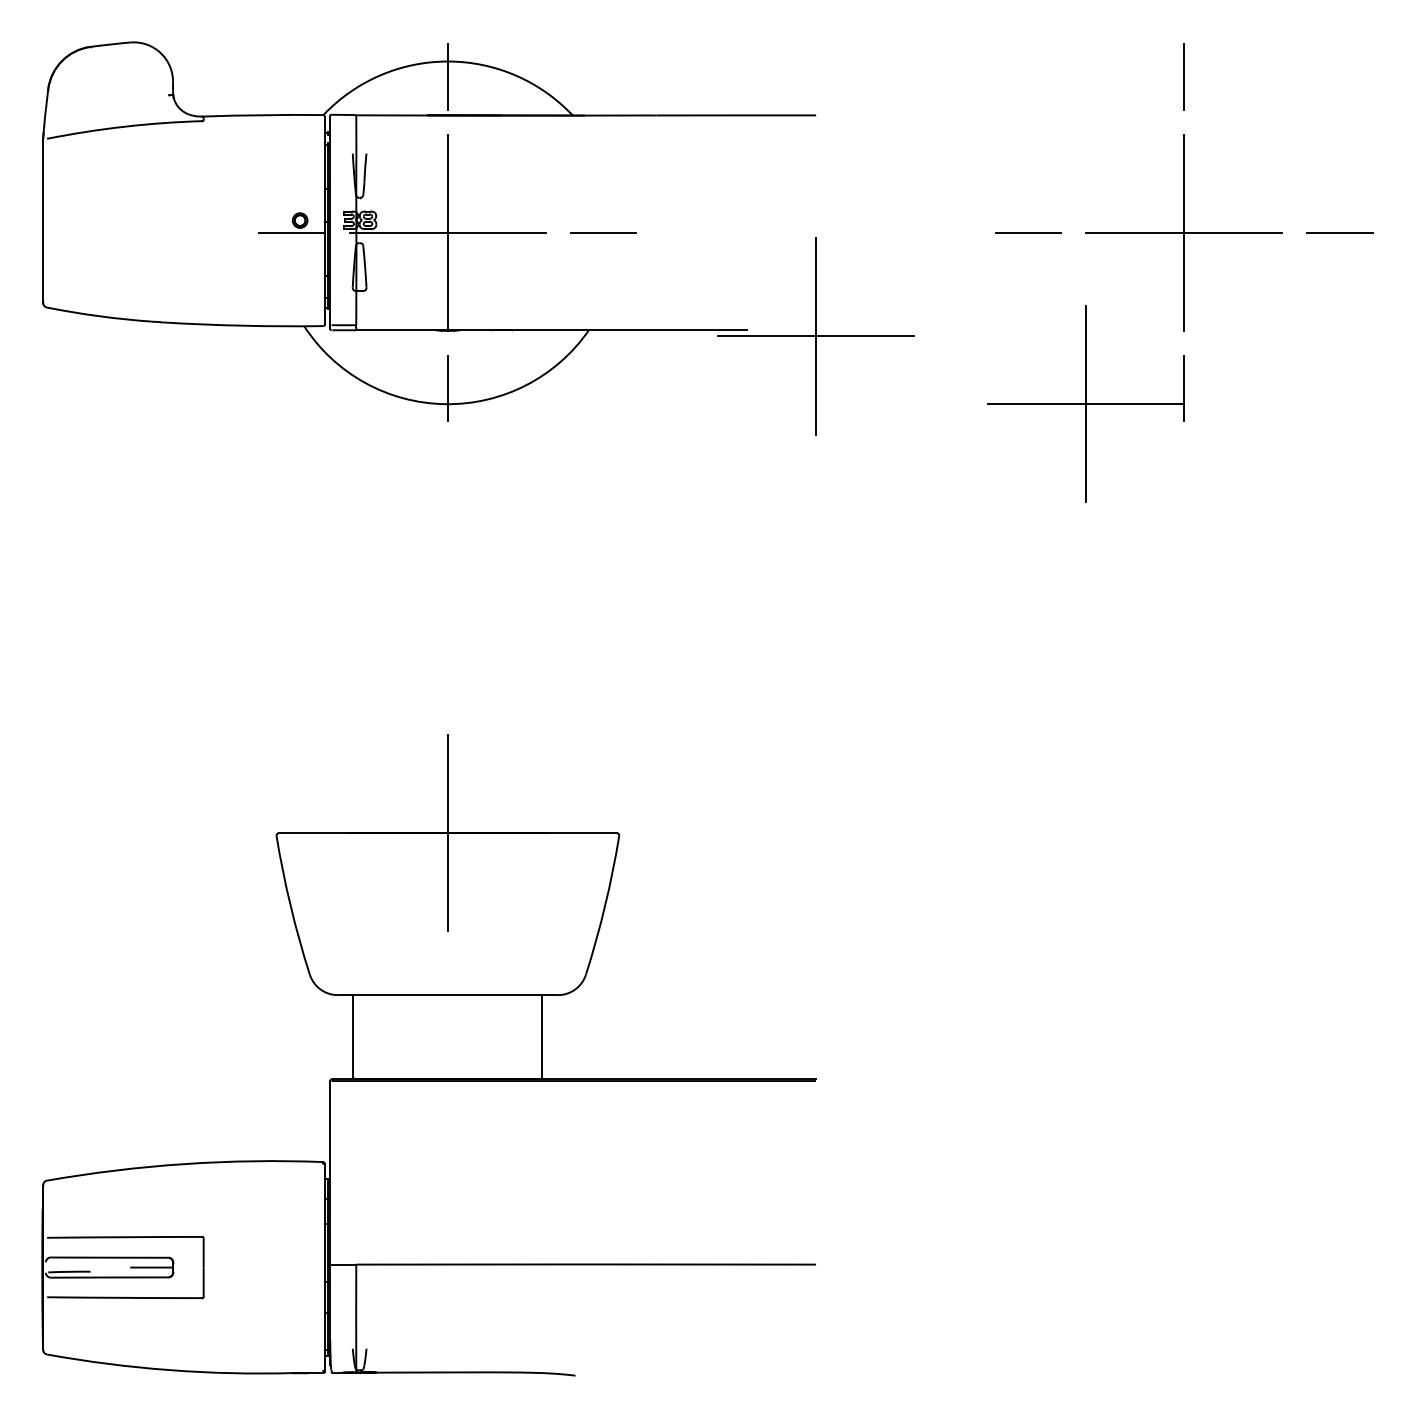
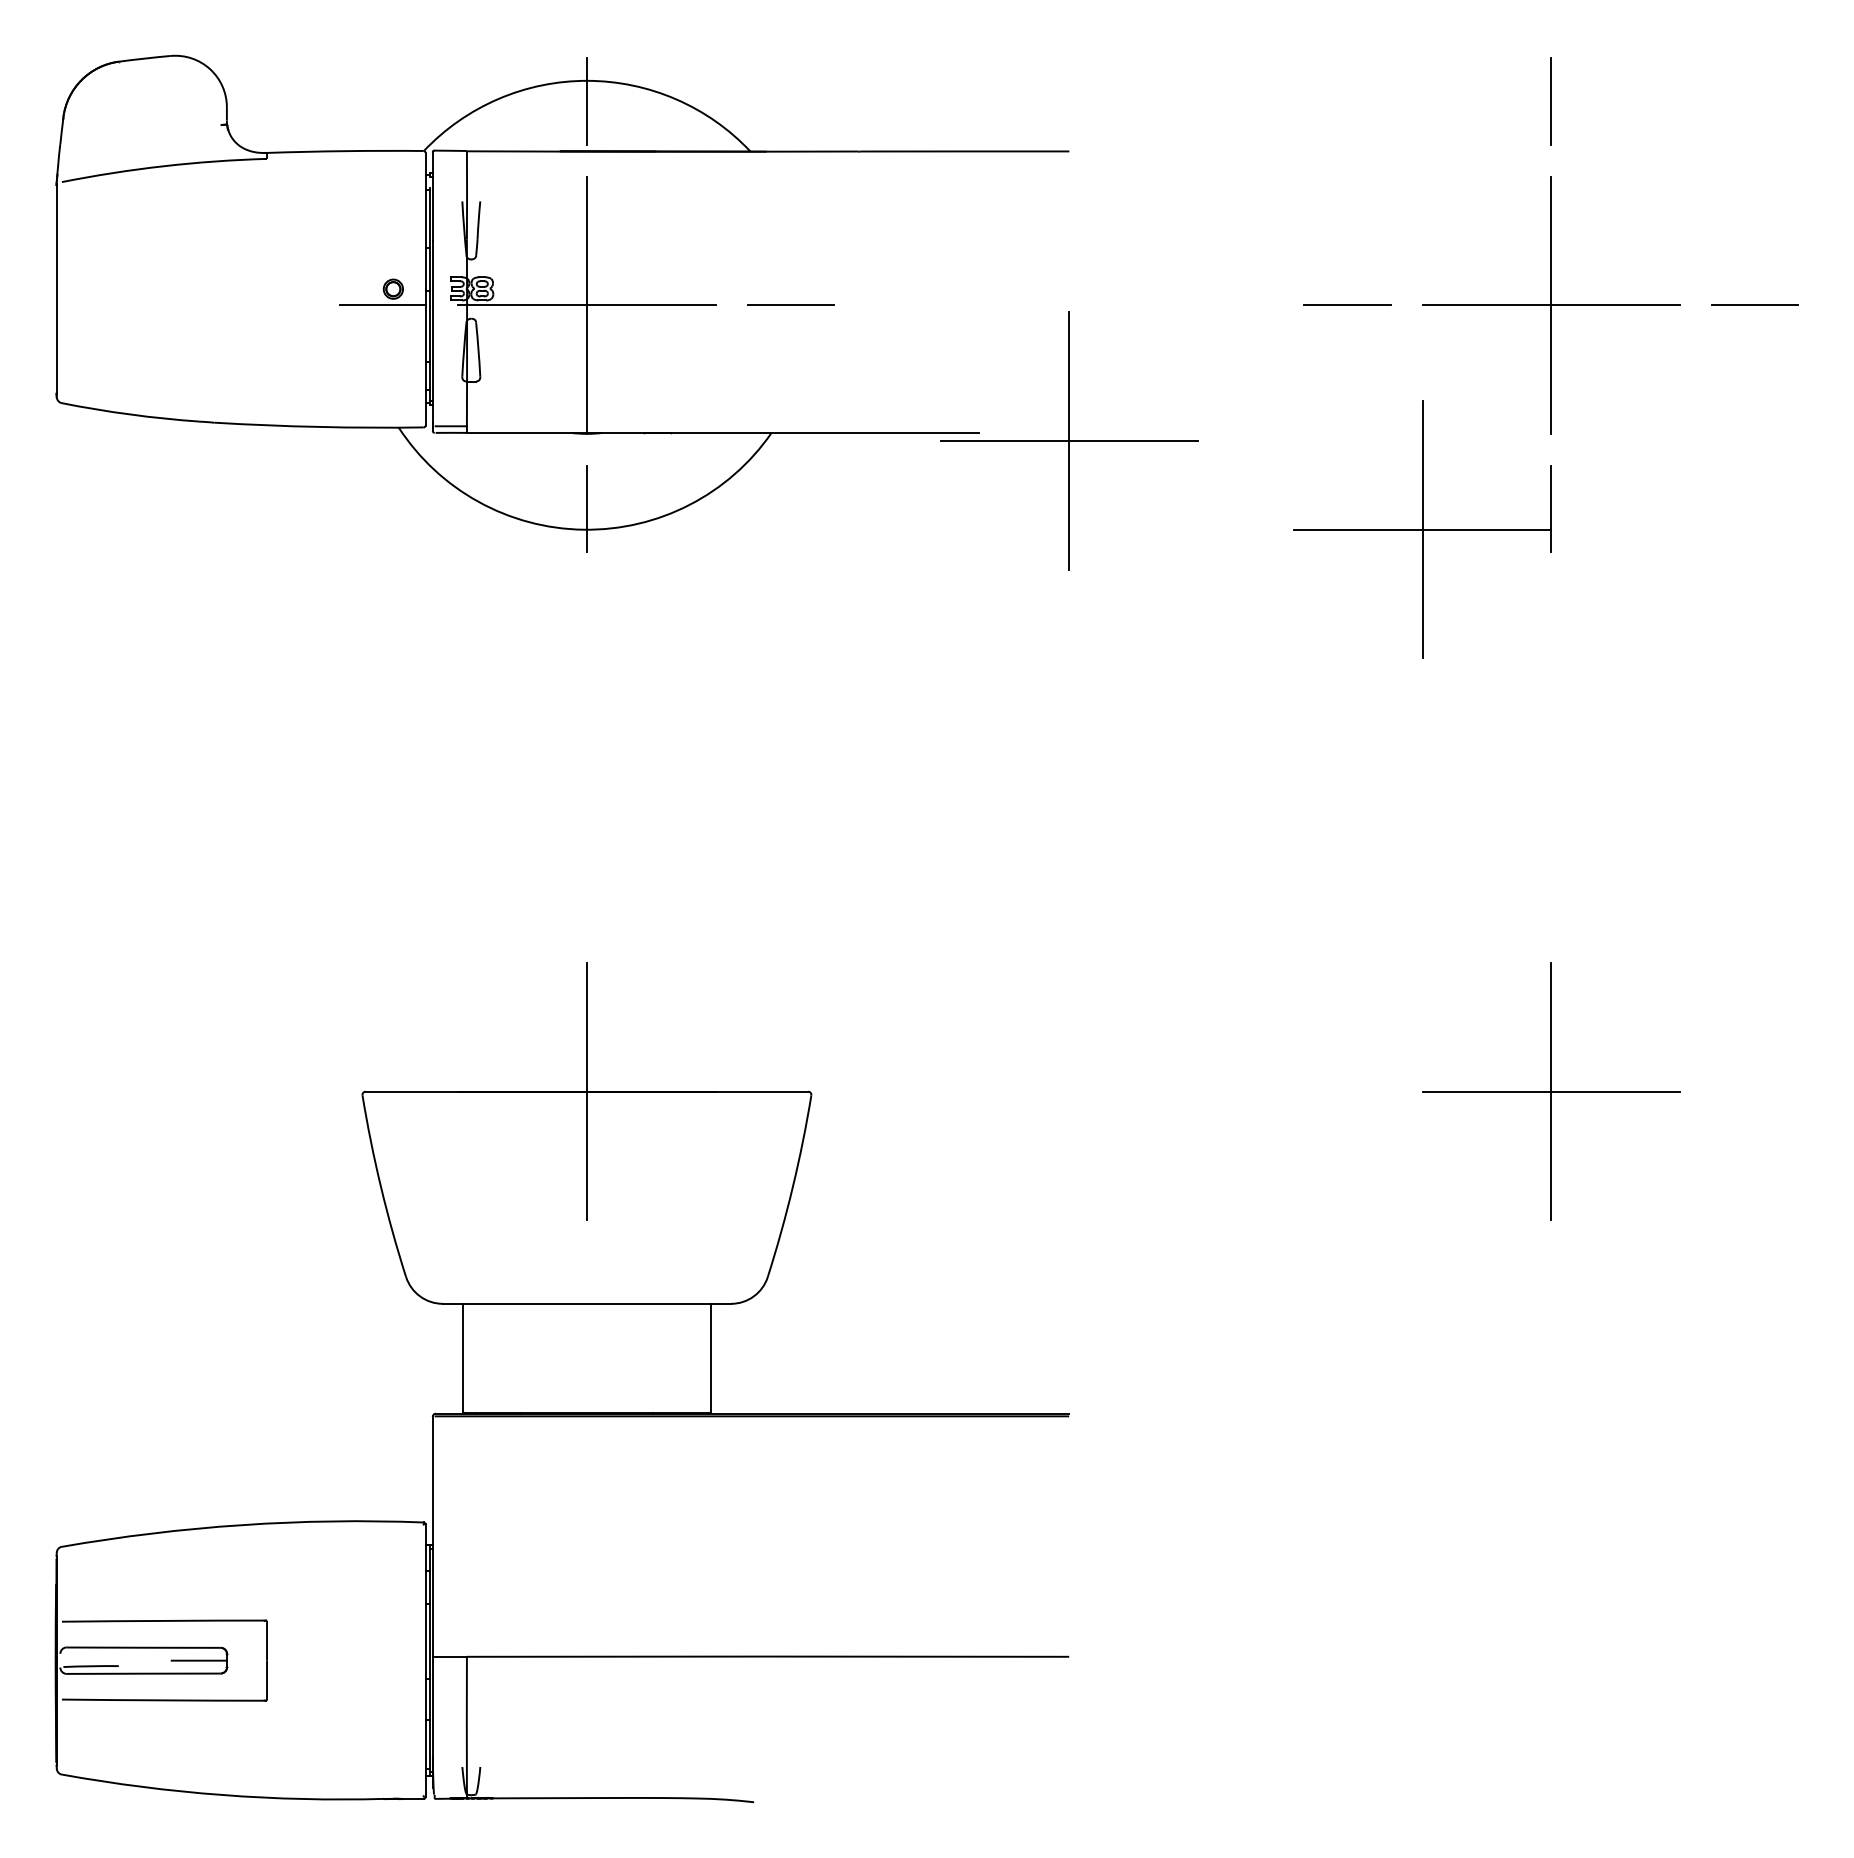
part: (1184, 833) -> (1551, 1091), added

